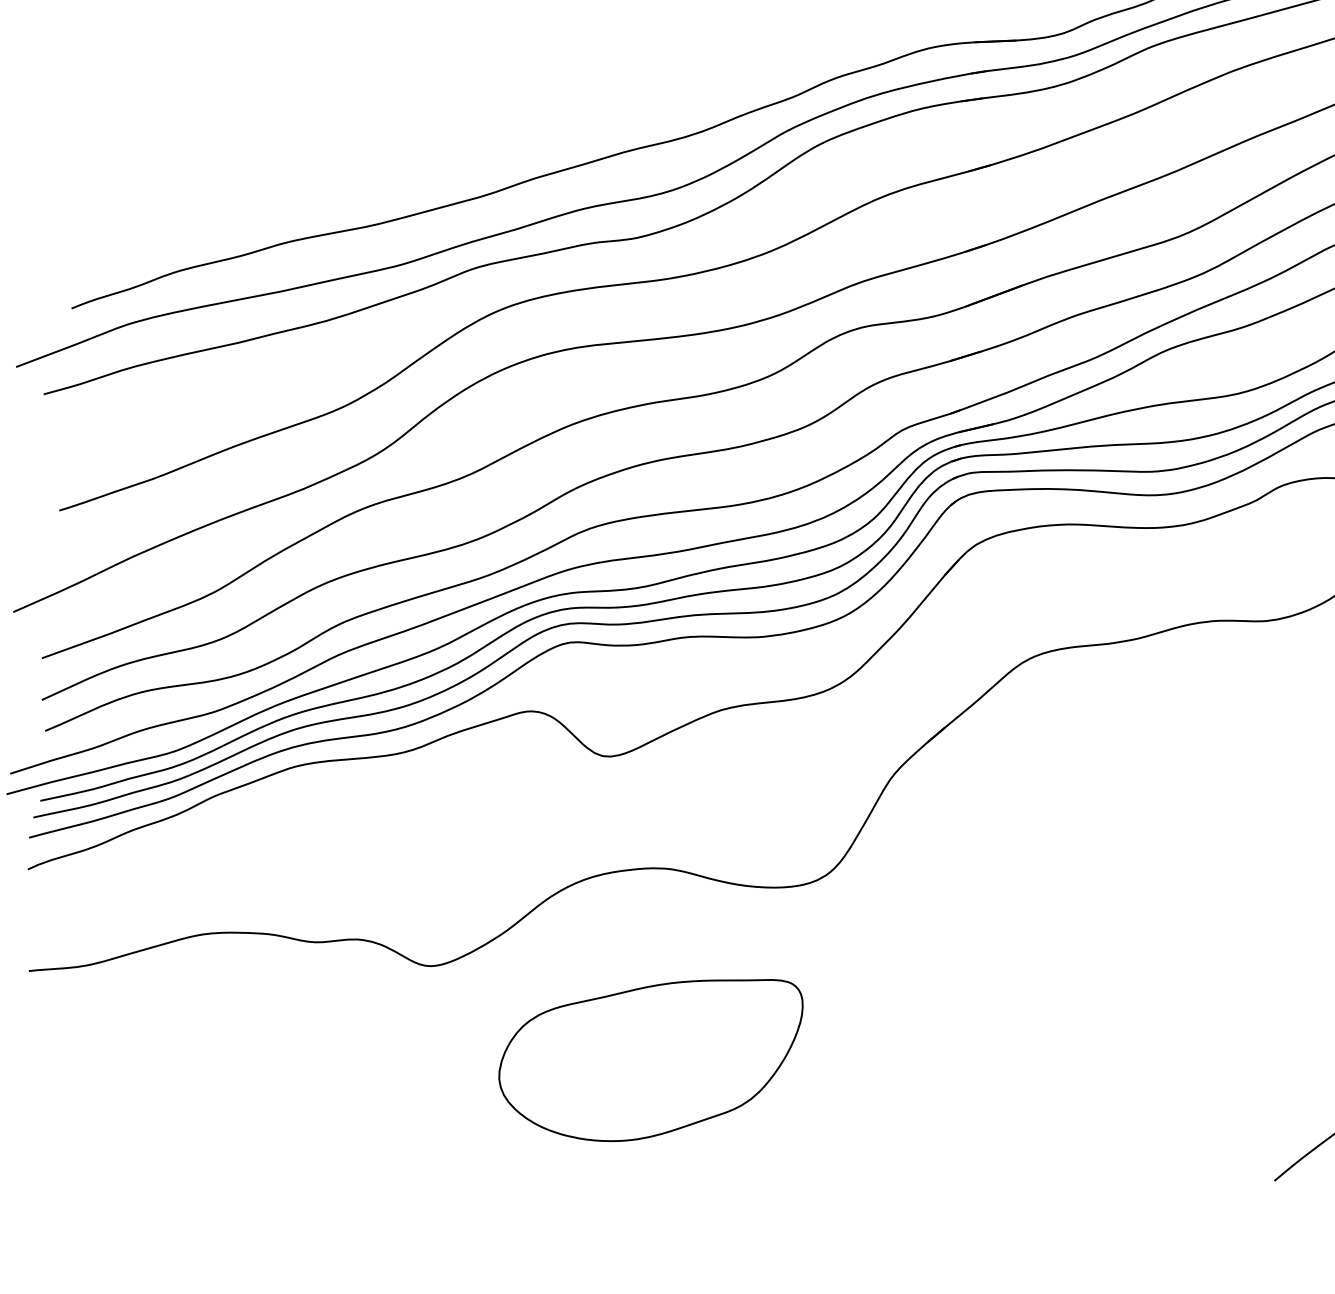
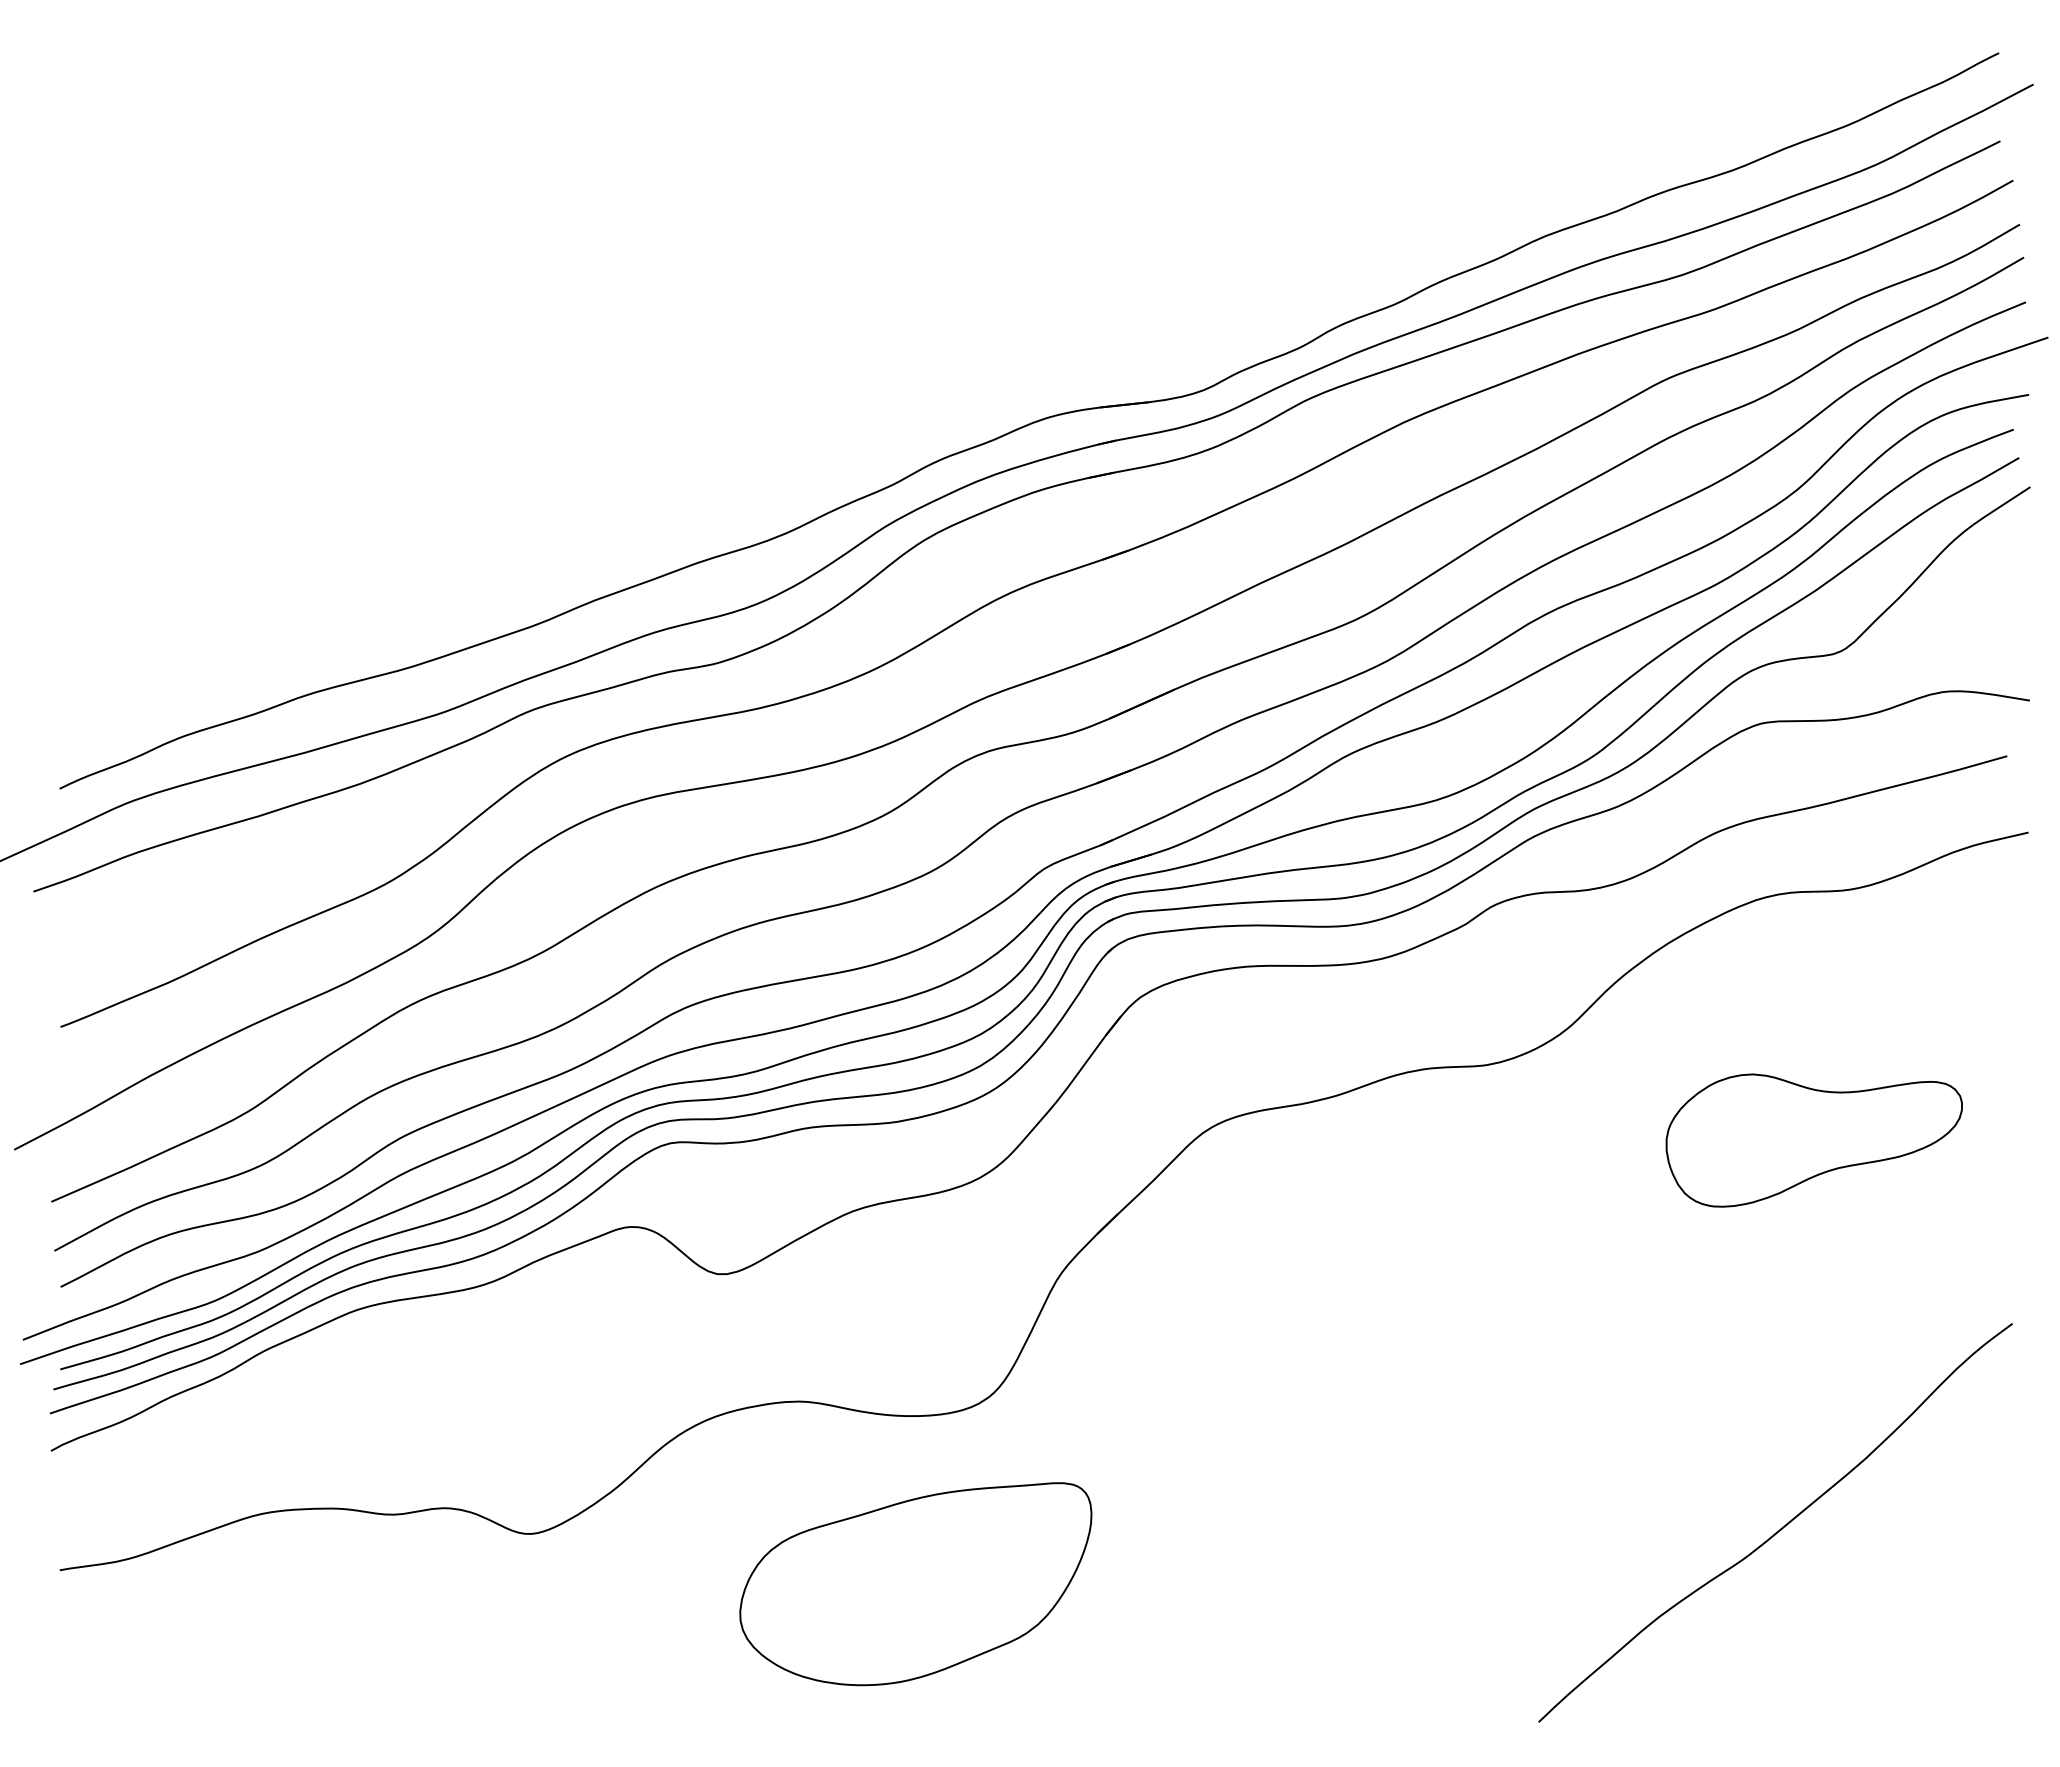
part: (649, 1058) -> (915, 1584), moved

